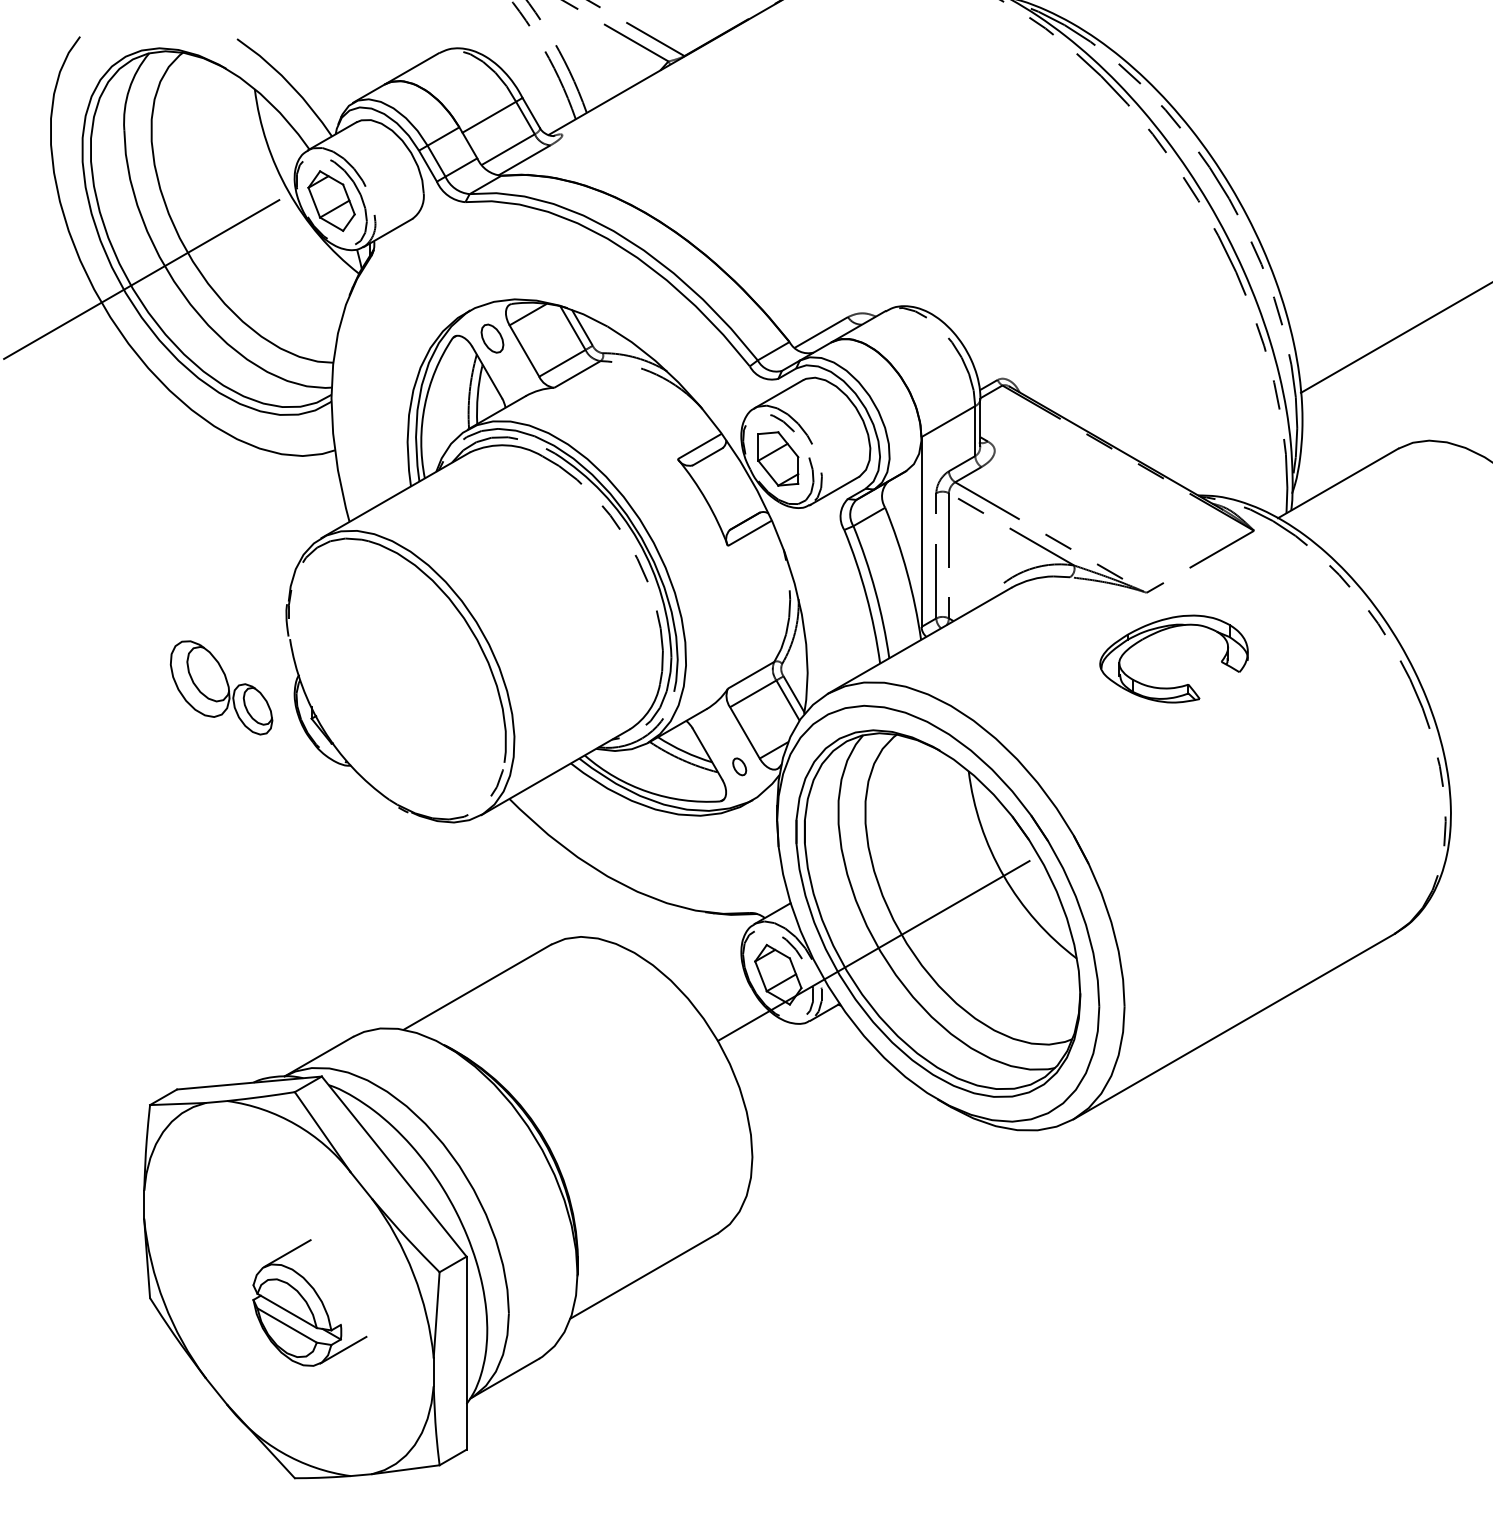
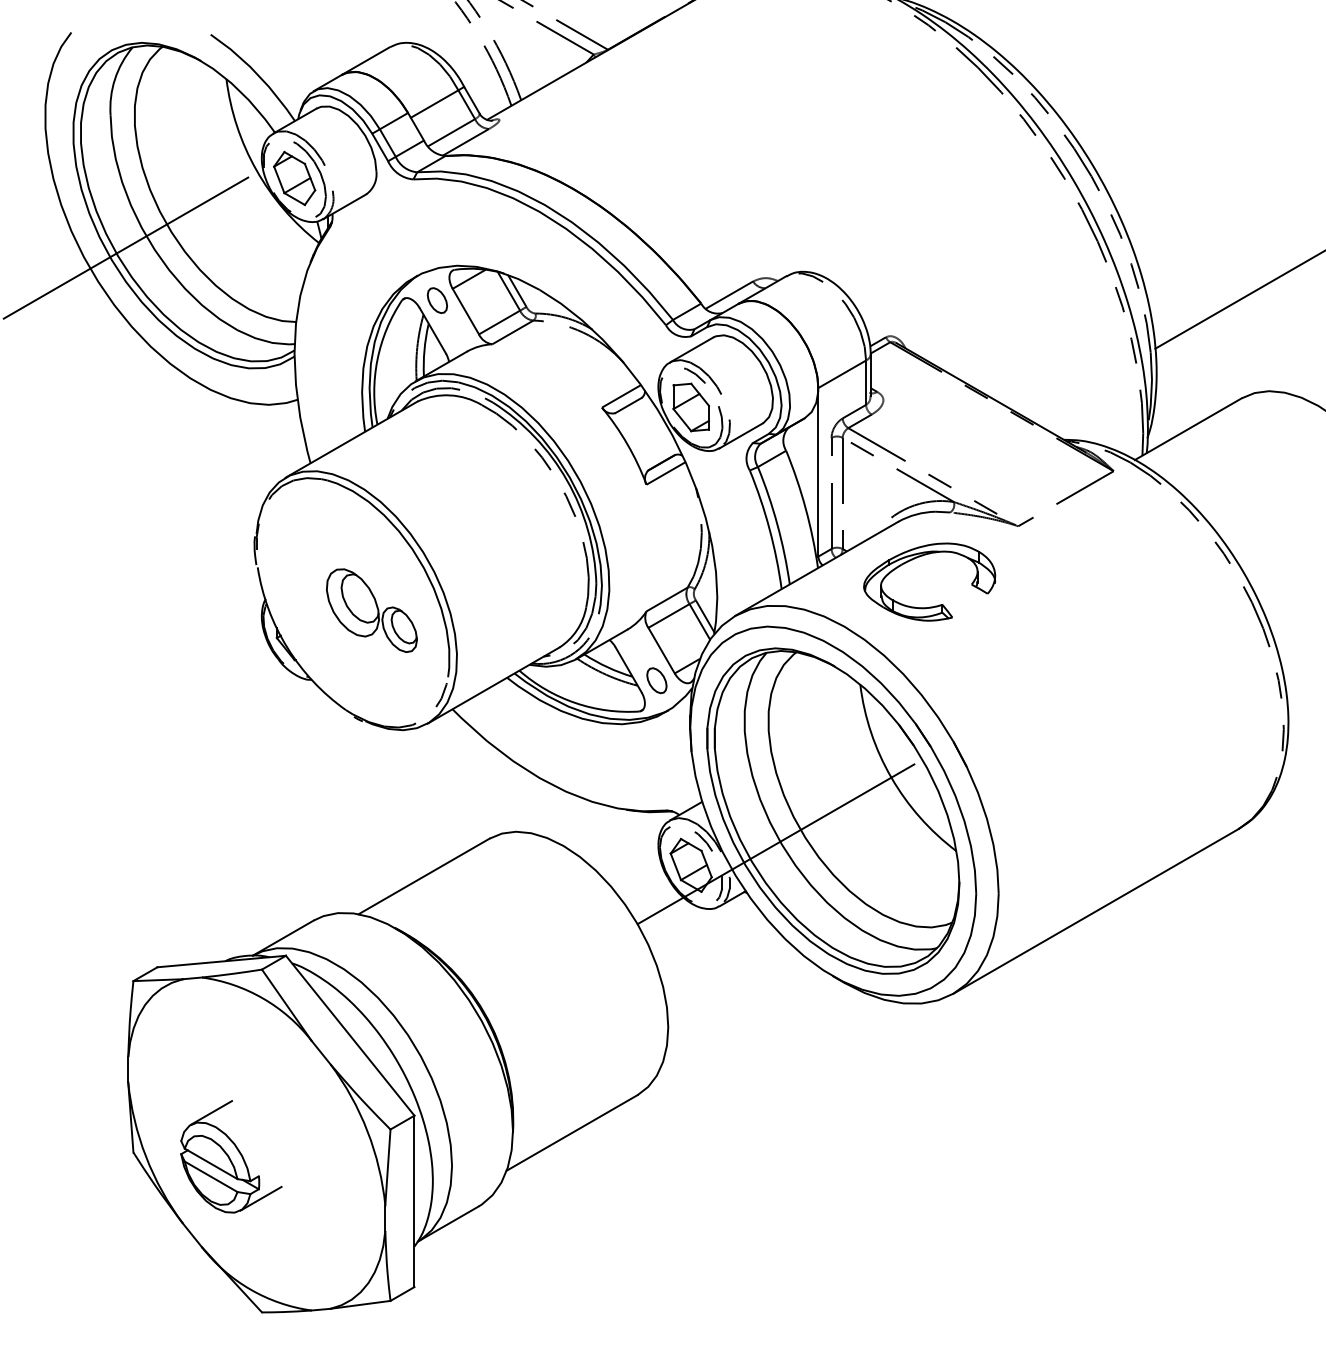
part: (1180, 685) -> (935, 605), moved
part: (221, 687) -> (371, 610), moved
part: (739, 766) -> (656, 680), size x1.67
part: (310, 1302) -> (231, 1156), moved

